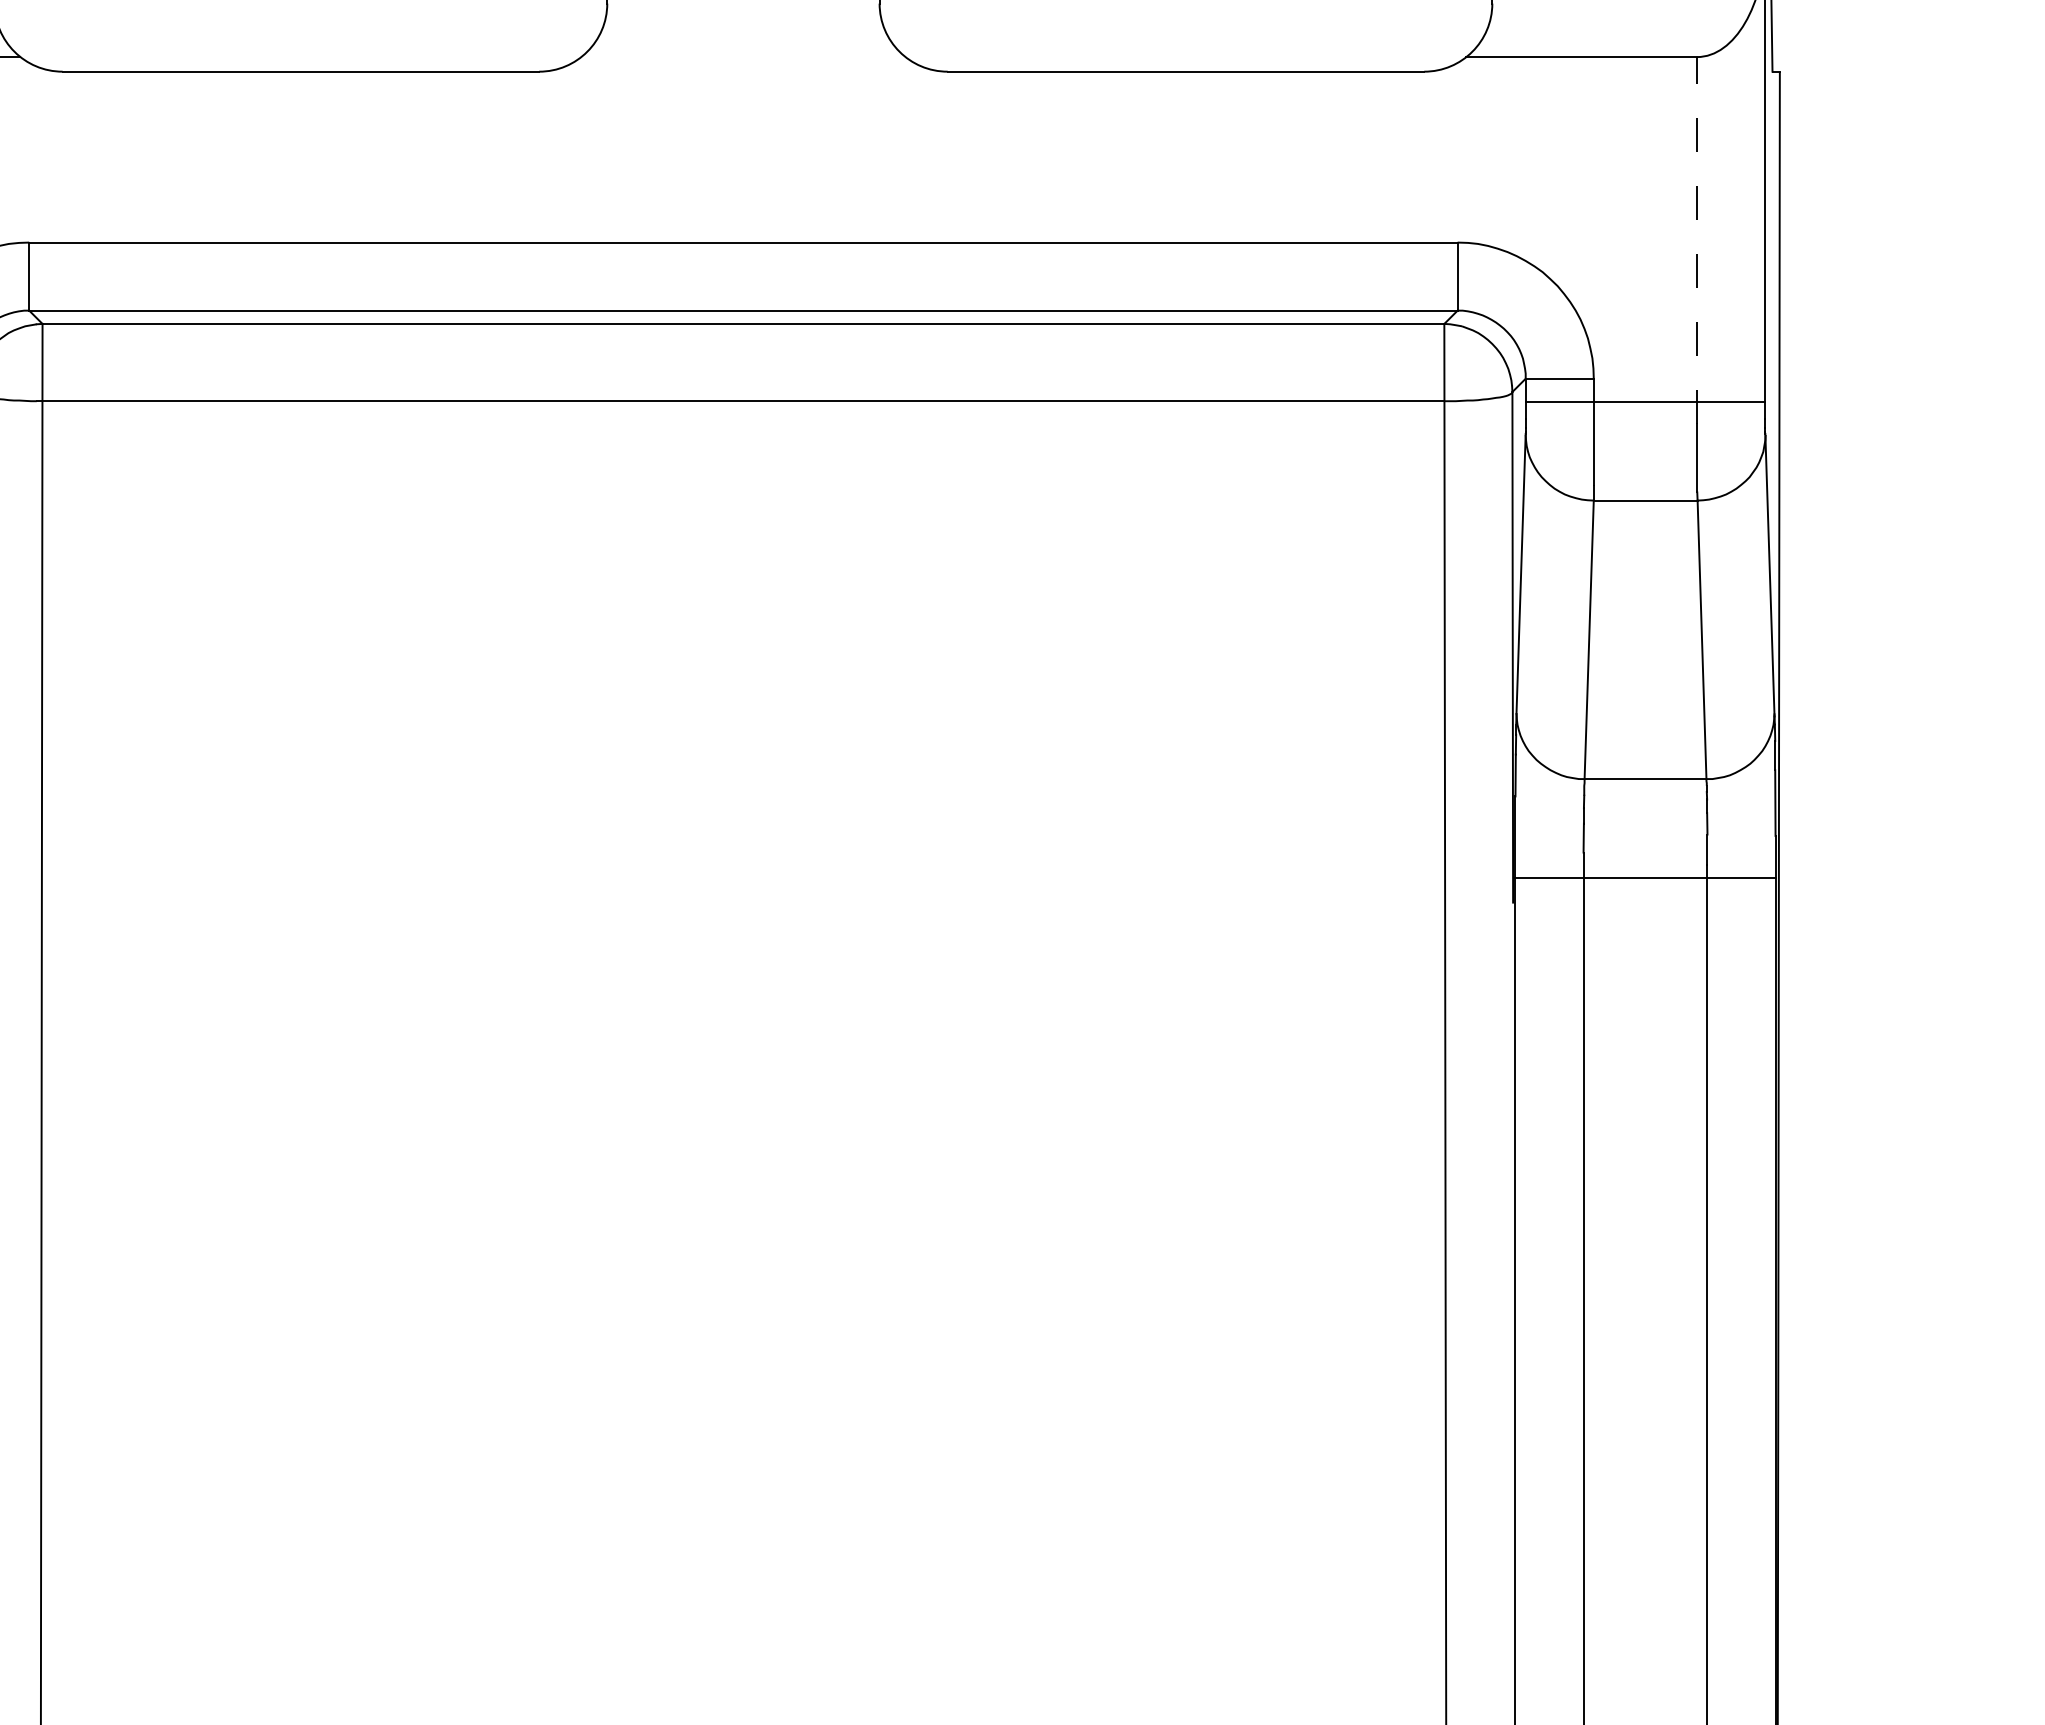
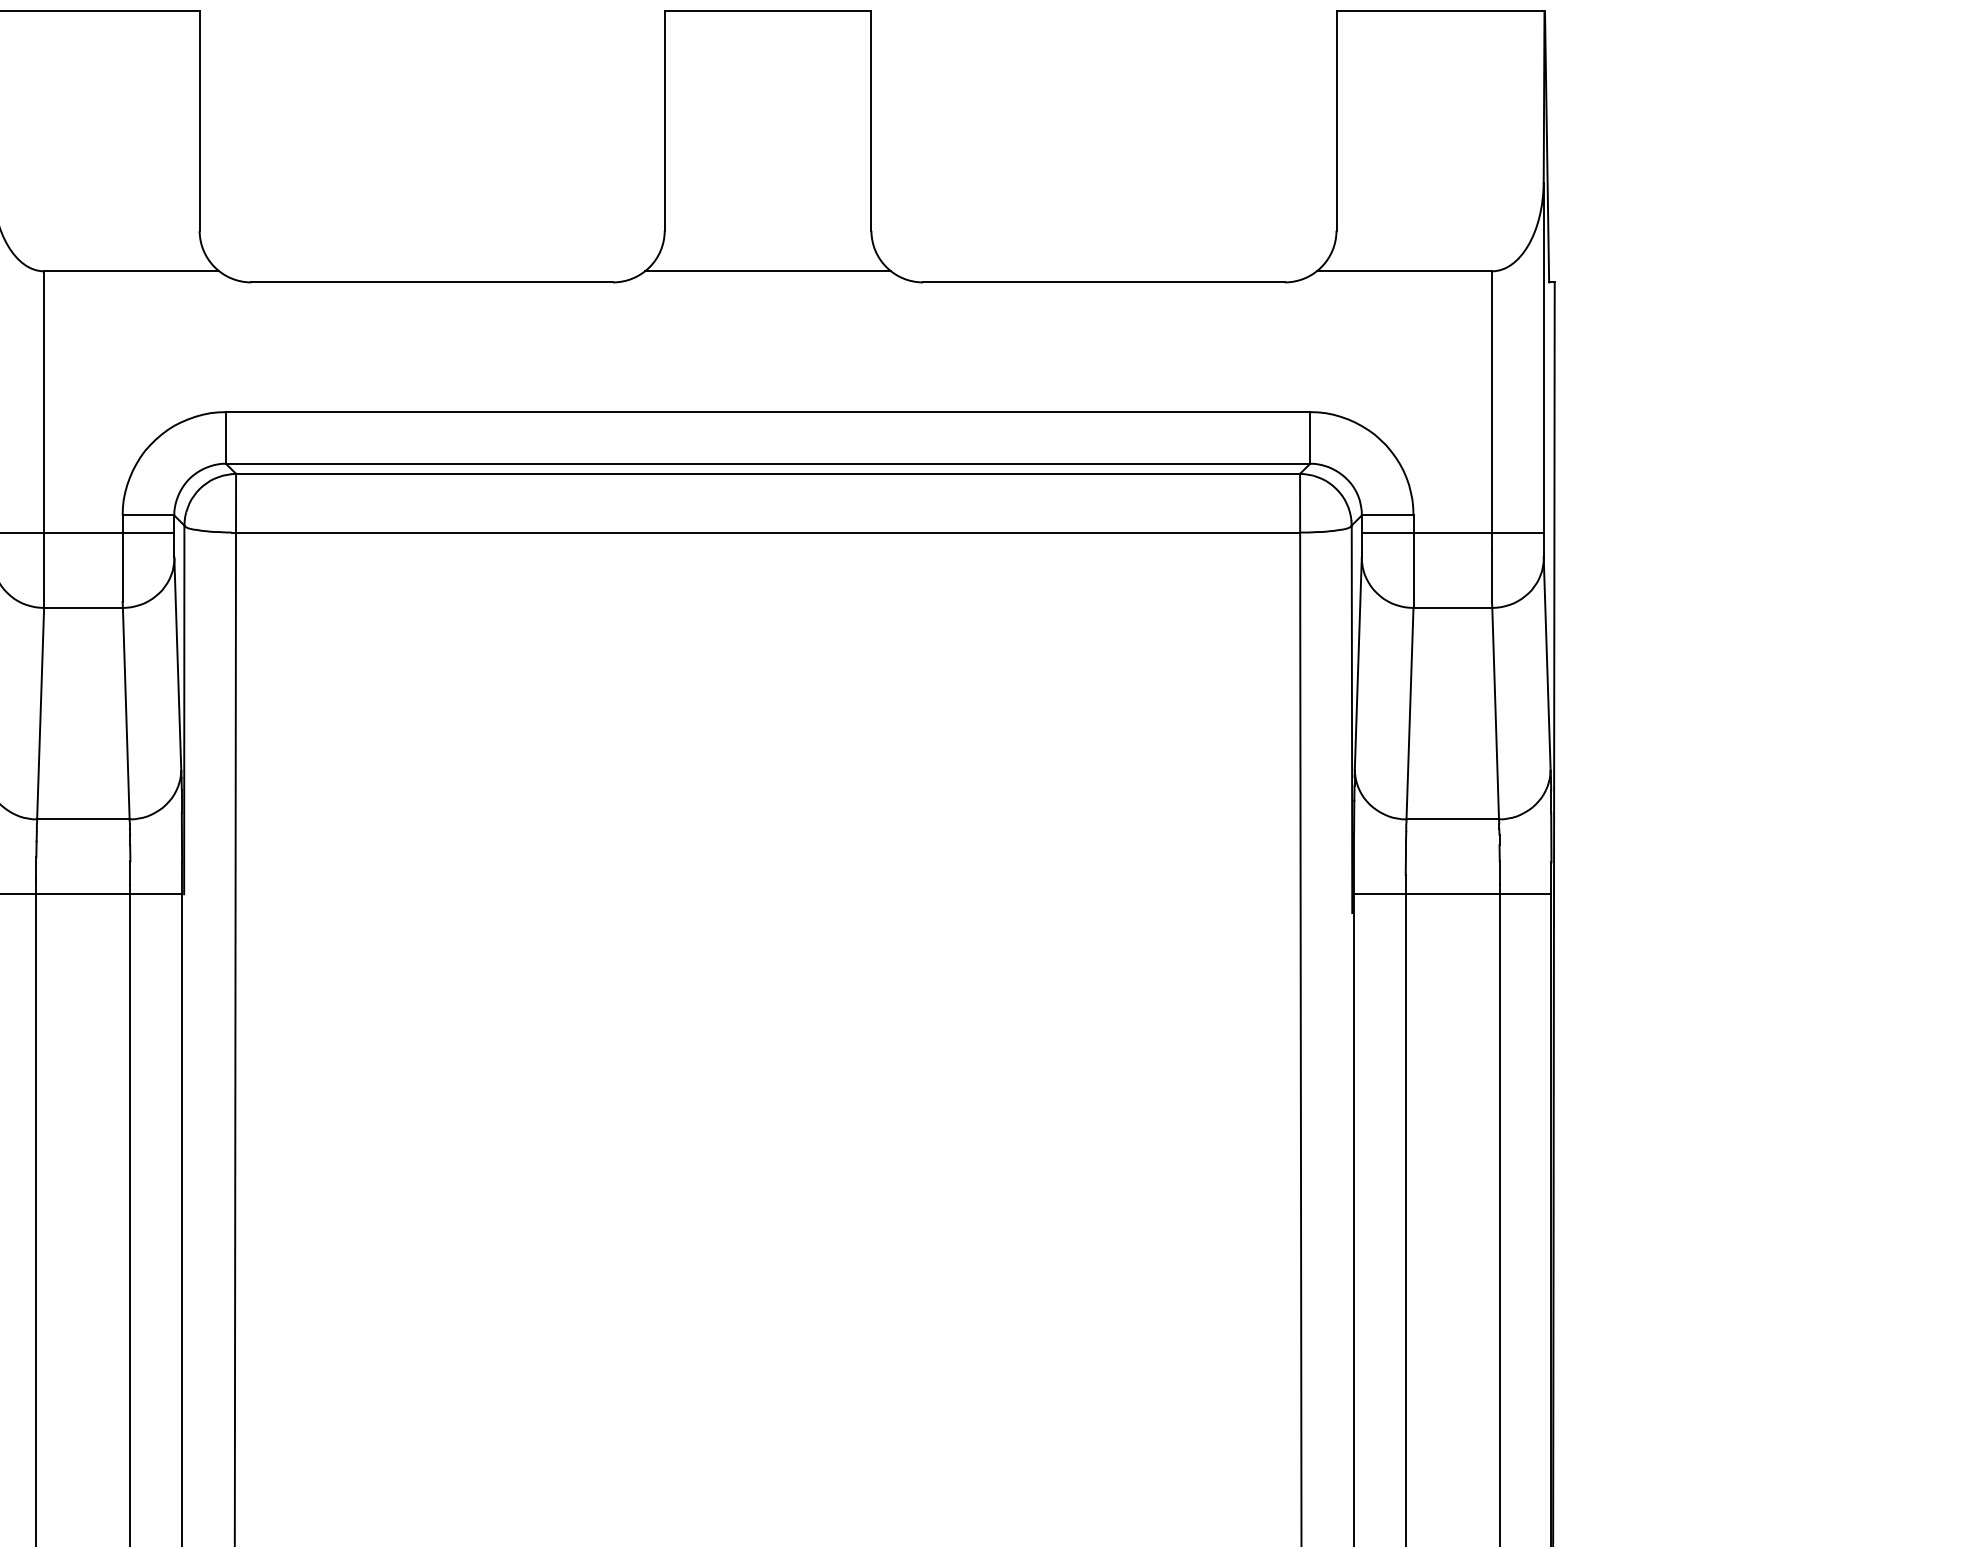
line: (744, 57) -> (768, 271), added
line: (1697, 240) -> (1492, 410), dashed -> solid

